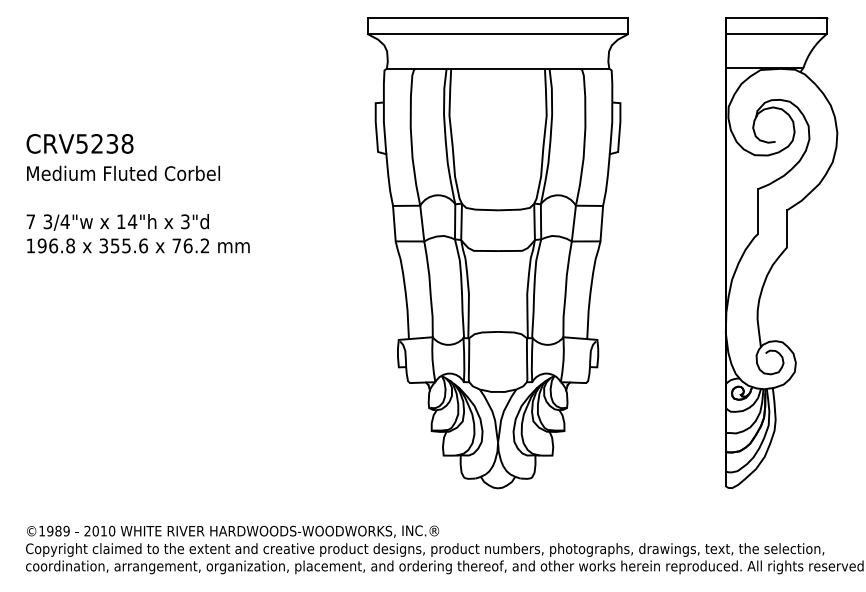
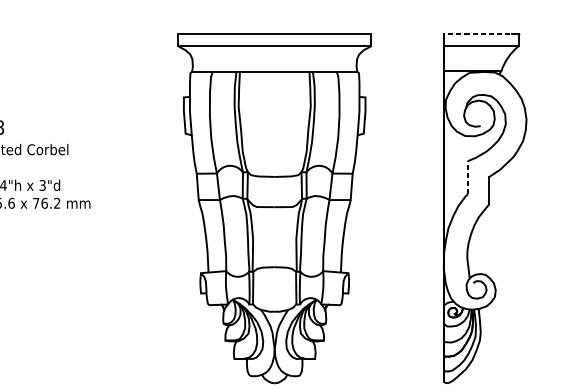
line: (775, 17) -> (480, 33), solid -> dashed
line: (758, 210) -> (468, 177), solid -> dashed

